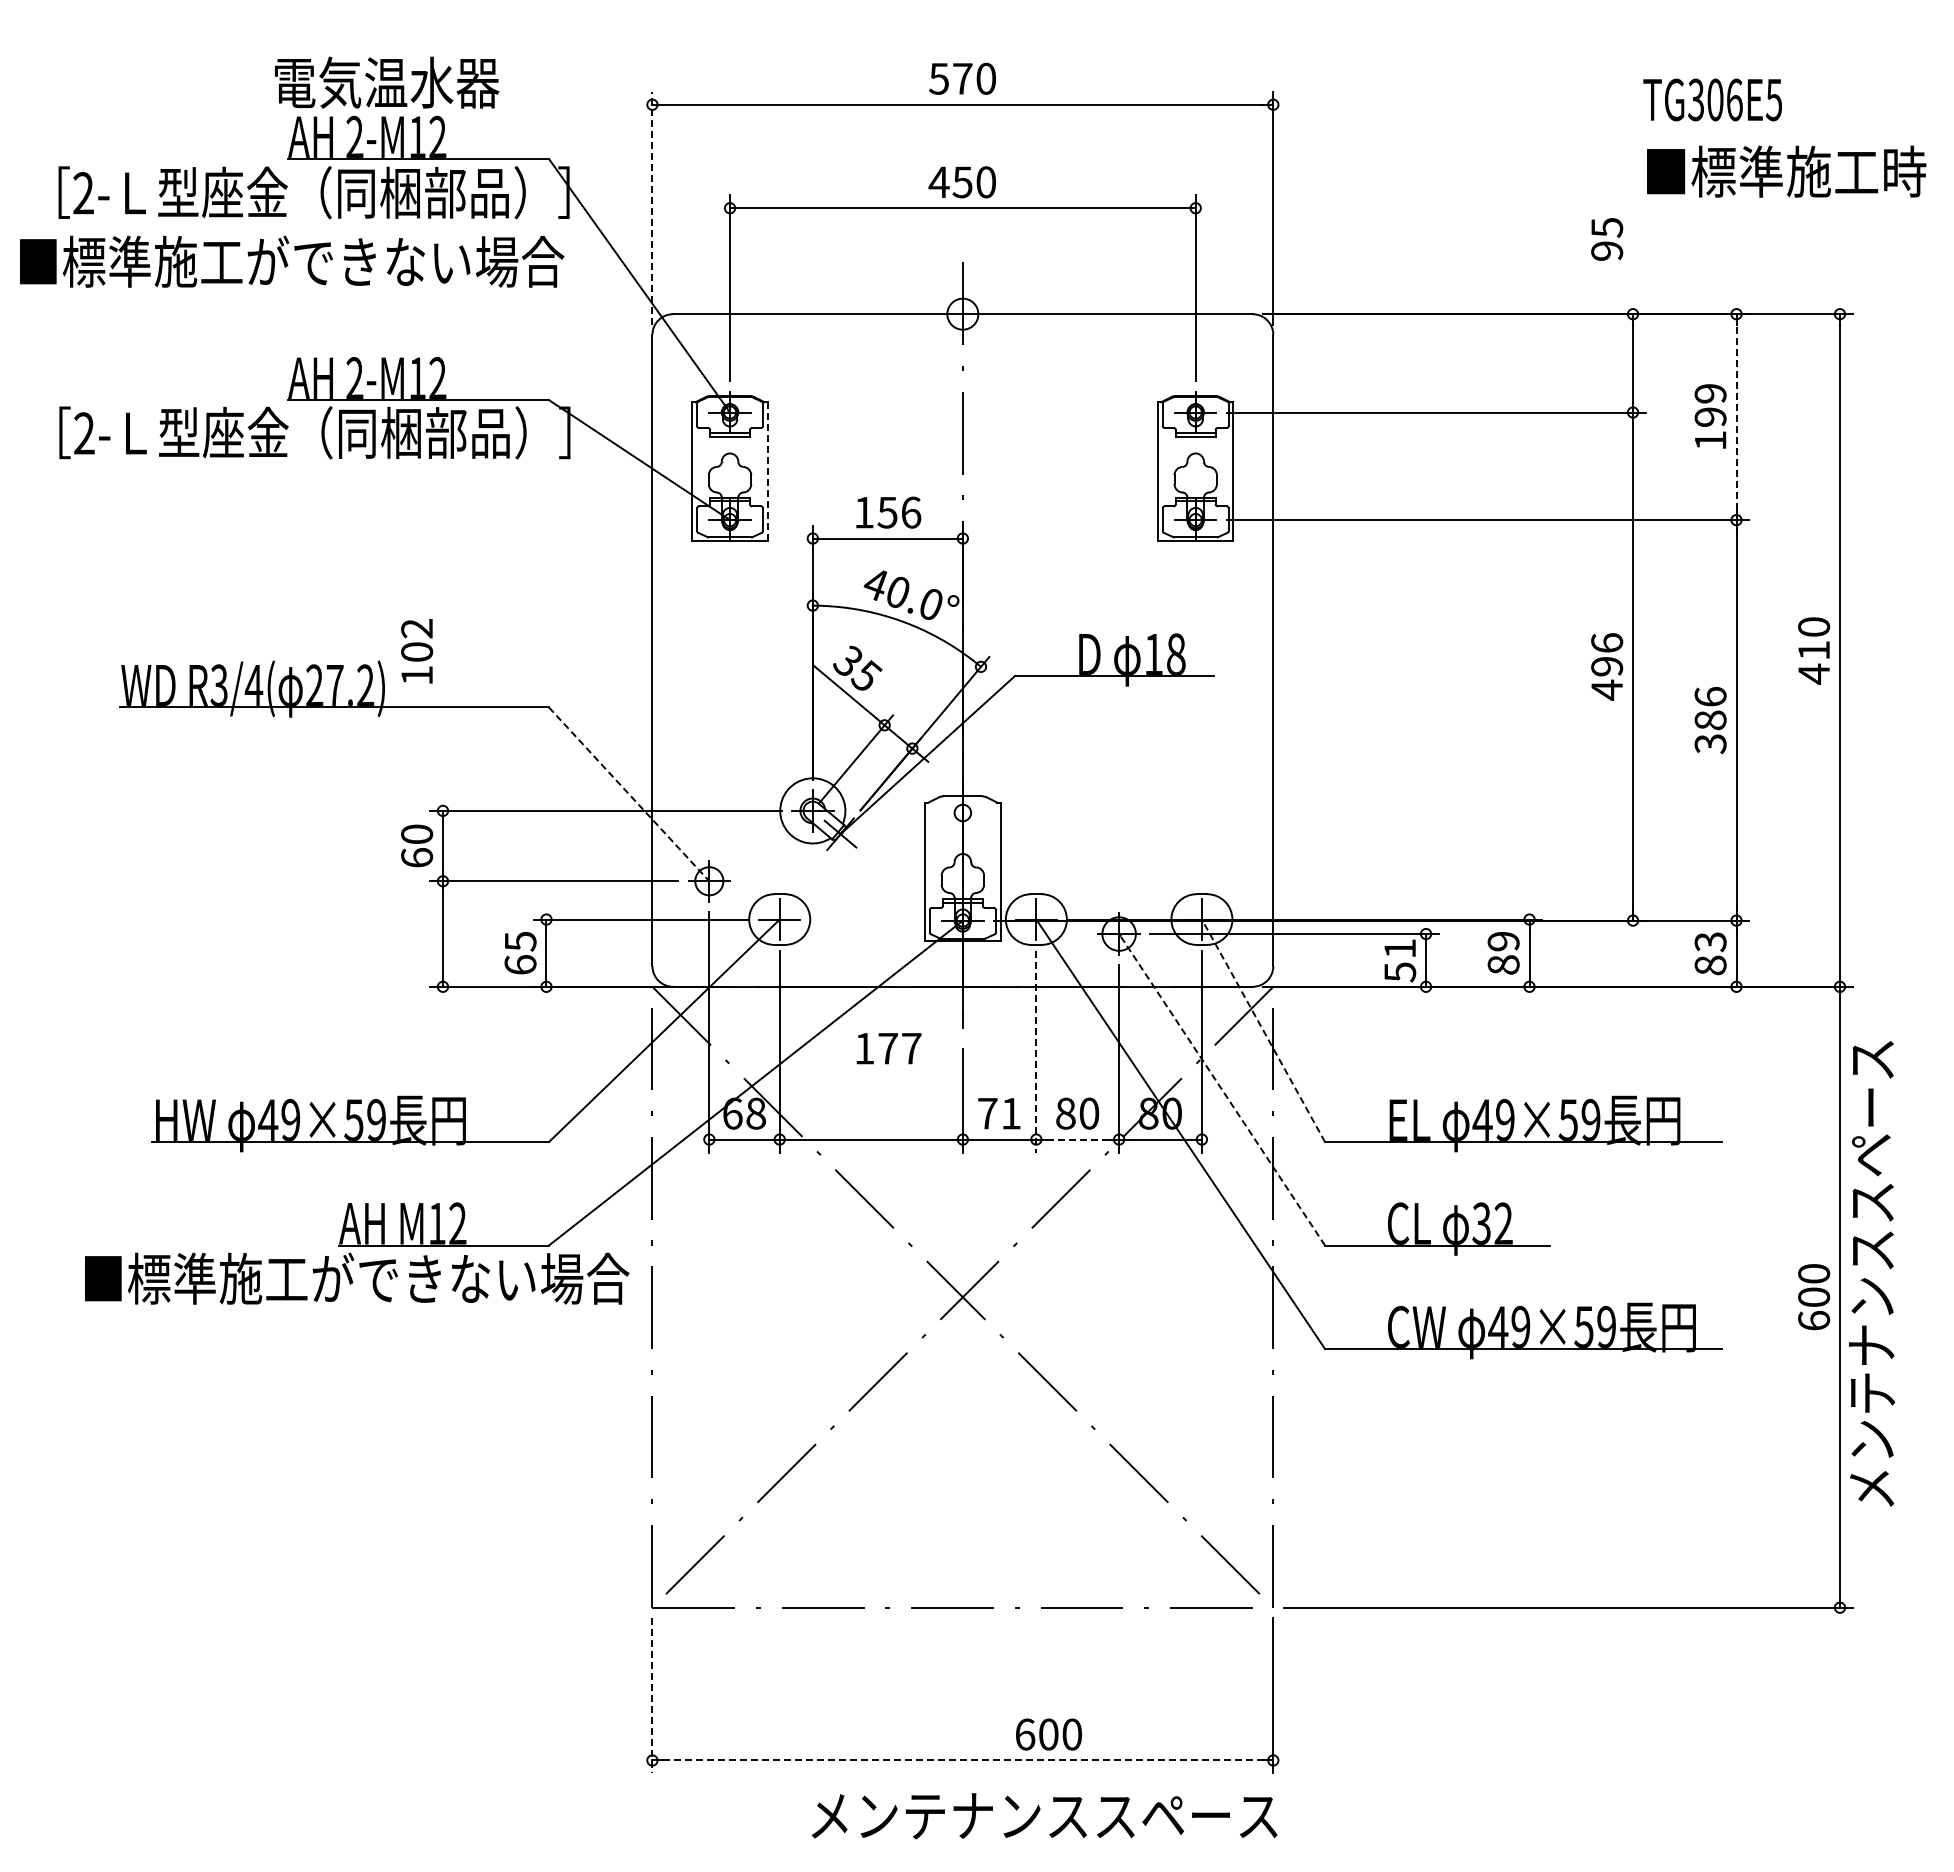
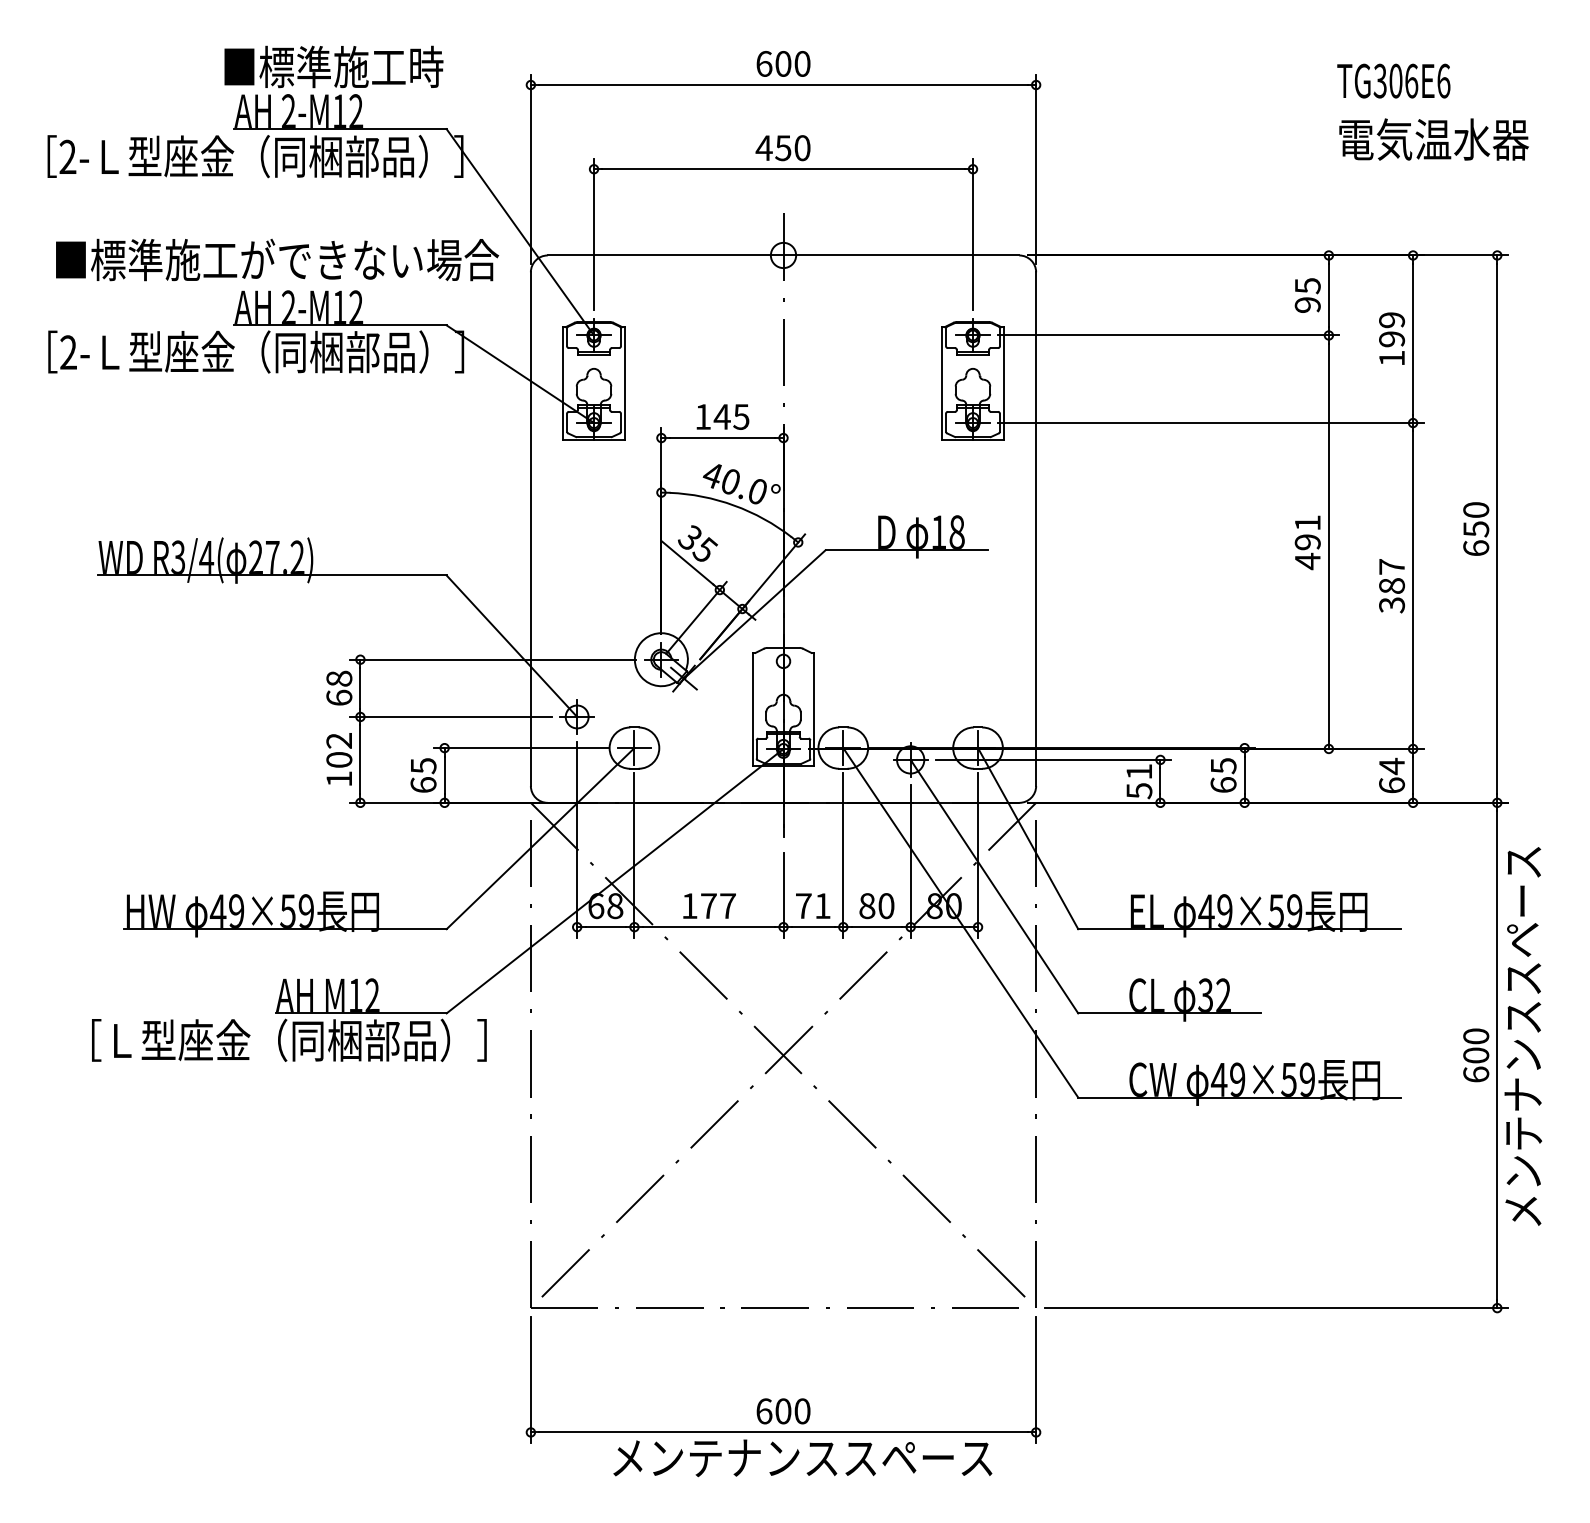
text: (950, 78) -> (773, 63), 570 -> 600
text: (409, 82) -> (333, 66), 電気温水器 -> ■標準施工時
text: (1773, 99) -> (1443, 80), TG306E5 -> TG306E6
text: (1785, 171) -> (1452, 139), ■標準施工時 -> 電気温水器
line: (652, 207) -> (530, 168), dashed -> solid
text: (1607, 239) -> (1308, 295), moved
text: (292, 261) -> (277, 259), moved
line: (1736, 417) -> (1413, 339), dashed -> solid
line: (767, 471) -> (624, 383), dashed -> solid
text: (899, 512) -> (731, 416), 156 -> 145
text: (1607, 642) -> (1308, 522), 496 -> 491
text: (417, 651) -> (339, 759), moved
text: (1814, 662) -> (1476, 538), 410 -> 650
text: (1710, 696) -> (1391, 566), 386 -> 387
line: (629, 794) -> (512, 646), dashed -> solid
text: (416, 834) -> (338, 678), 60 -> 68
text: (1503, 953) -> (1223, 775), 89 -> 65
text: (1710, 953) -> (1391, 775), 83 -> 64
line: (1263, 1030) -> (1028, 838), dashed -> solid
text: (888, 1048) -> (709, 905), moved
line: (1036, 1051) -> (843, 855), dashed -> solid
line: (1222, 1089) -> (994, 886), dashed -> solid
line: (1078, 1139) -> (877, 927), dashed -> solid
text: (357, 1278) -> (290, 1040), ■標準施工ができない場合 -> ［Ｌ型座金（同梱部品）］
line: (652, 1695) -> (530, 1379), dashed -> solid
text: (1048, 1734) -> (783, 1411), moved
line: (963, 1760) -> (784, 1432), dashed -> solid
text: (1044, 1816) -> (802, 1458), moved

